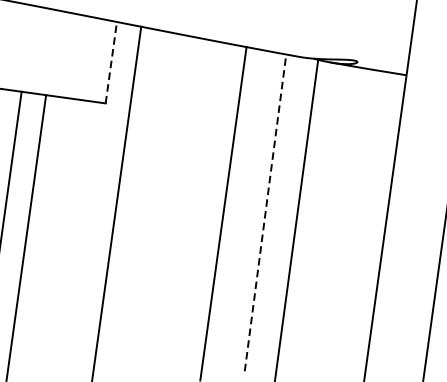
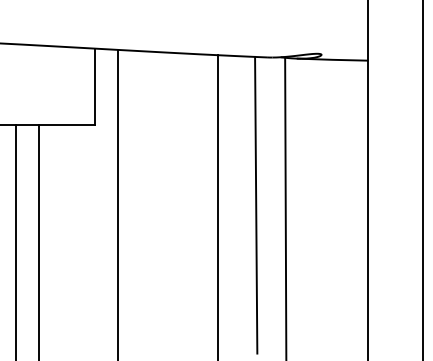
line: (111, 62) -> (95, 86), dashed -> solid
line: (265, 212) -> (256, 204), dashed -> solid

